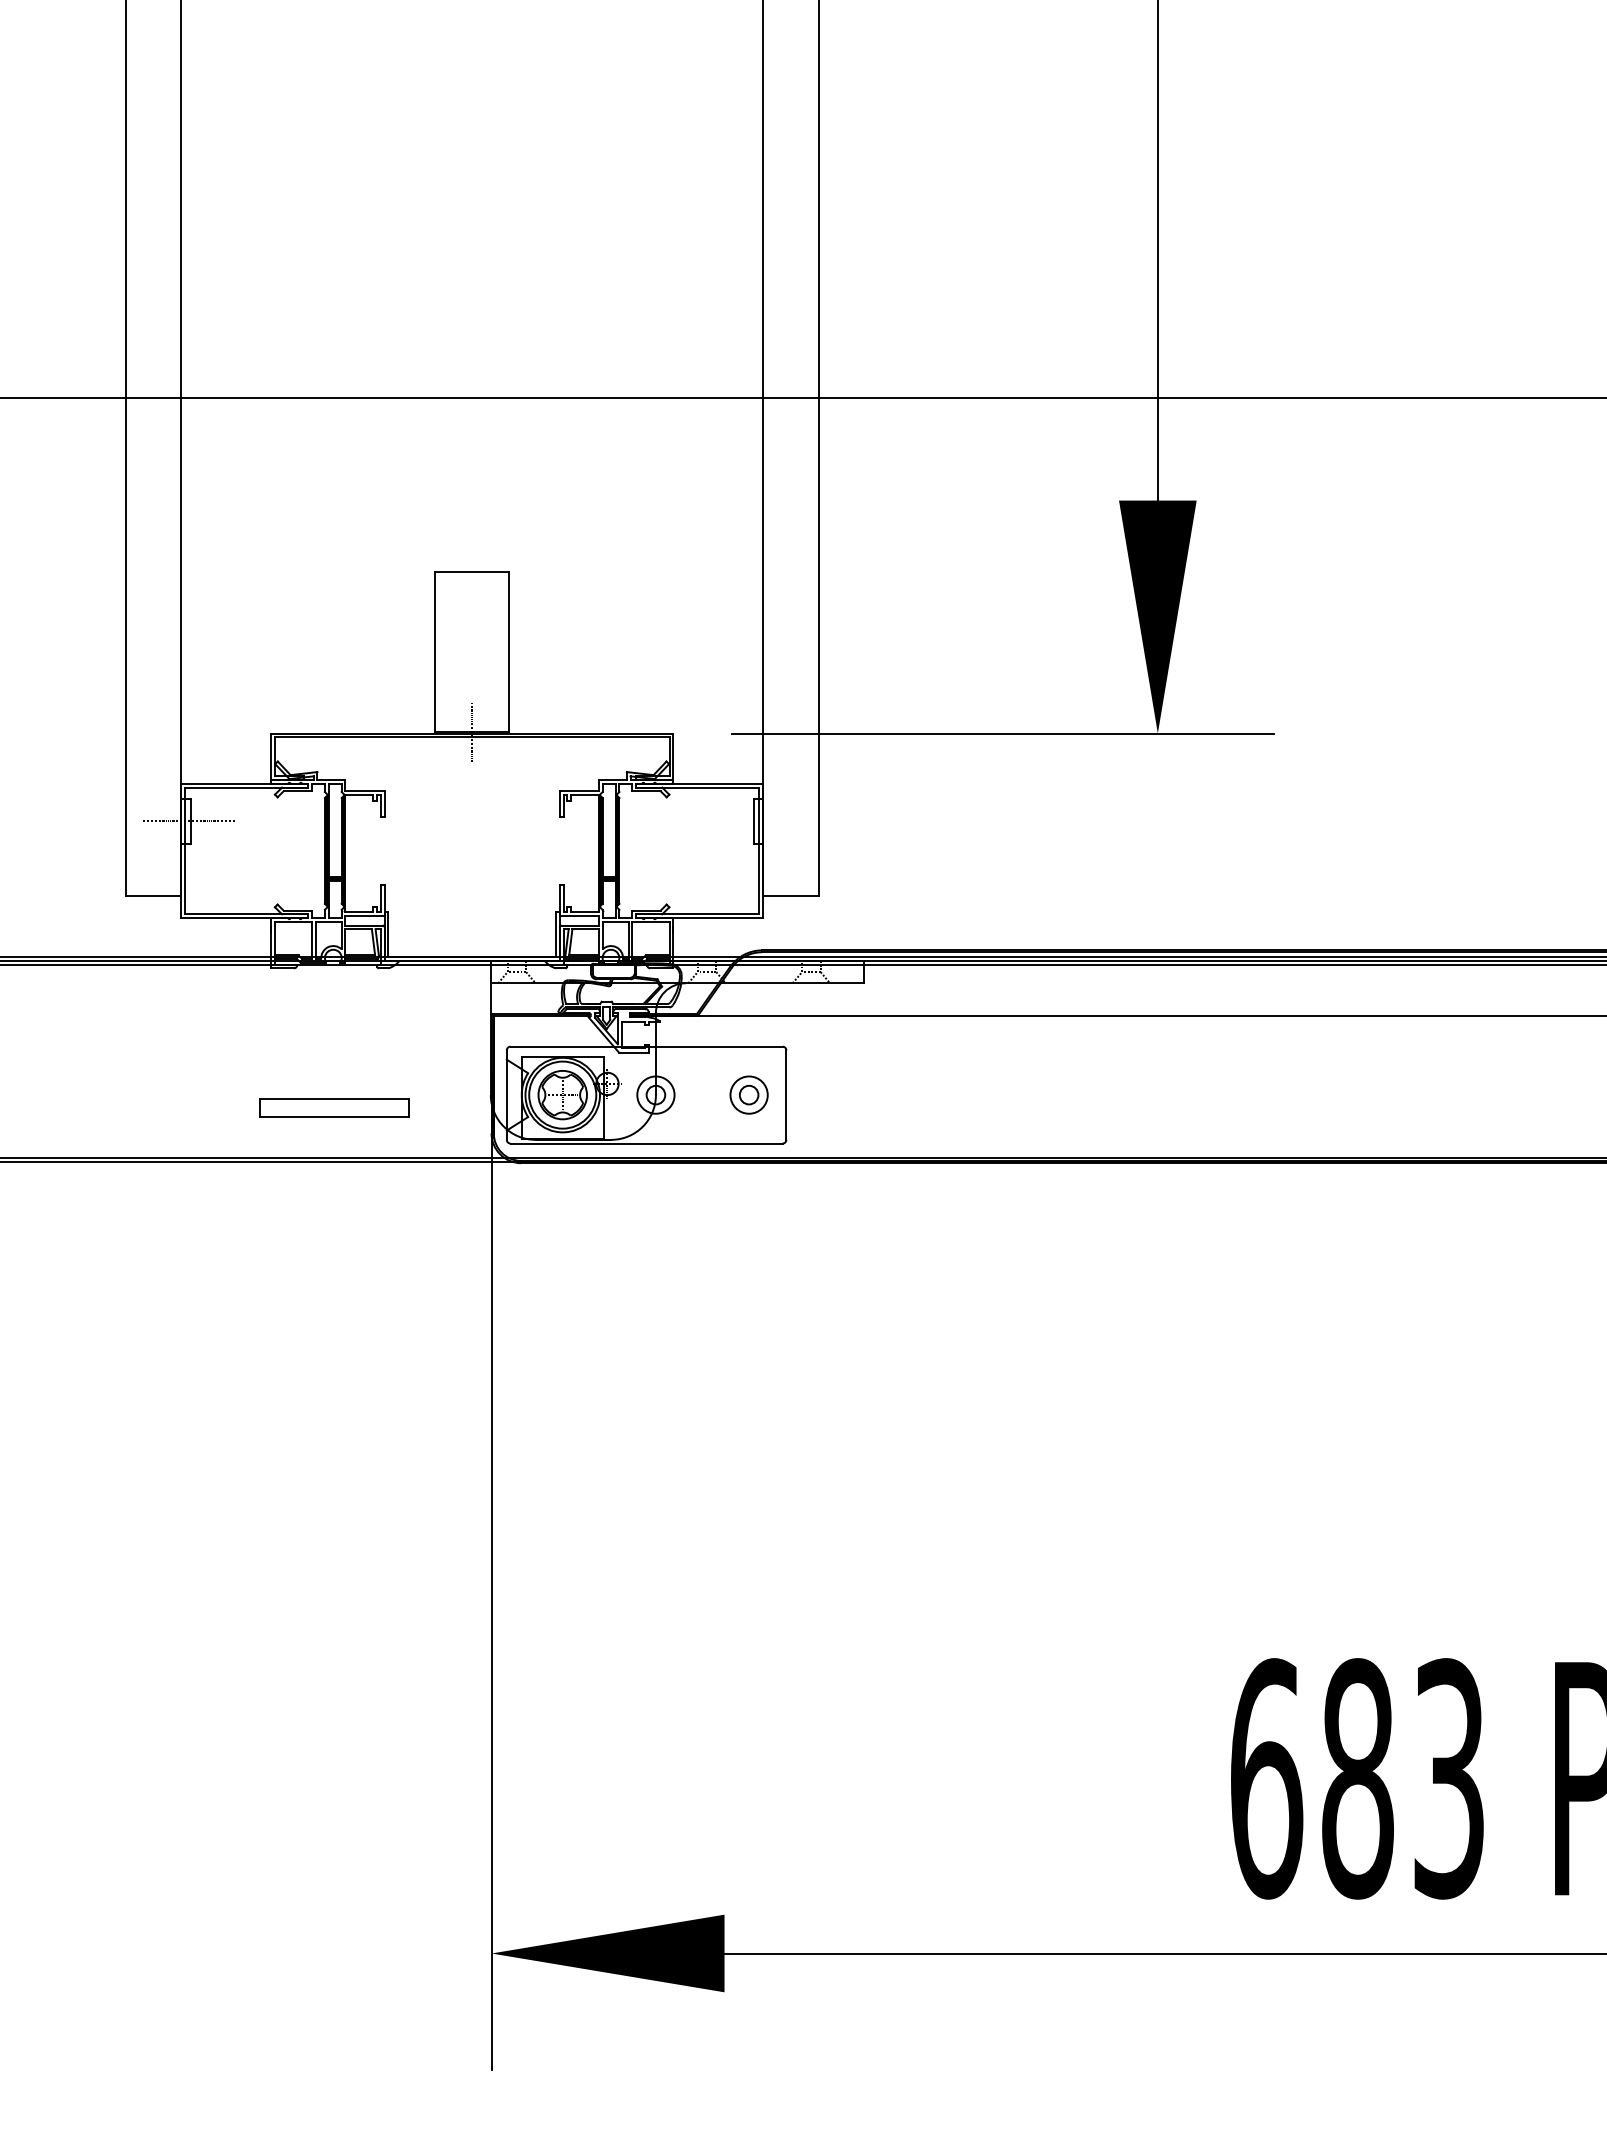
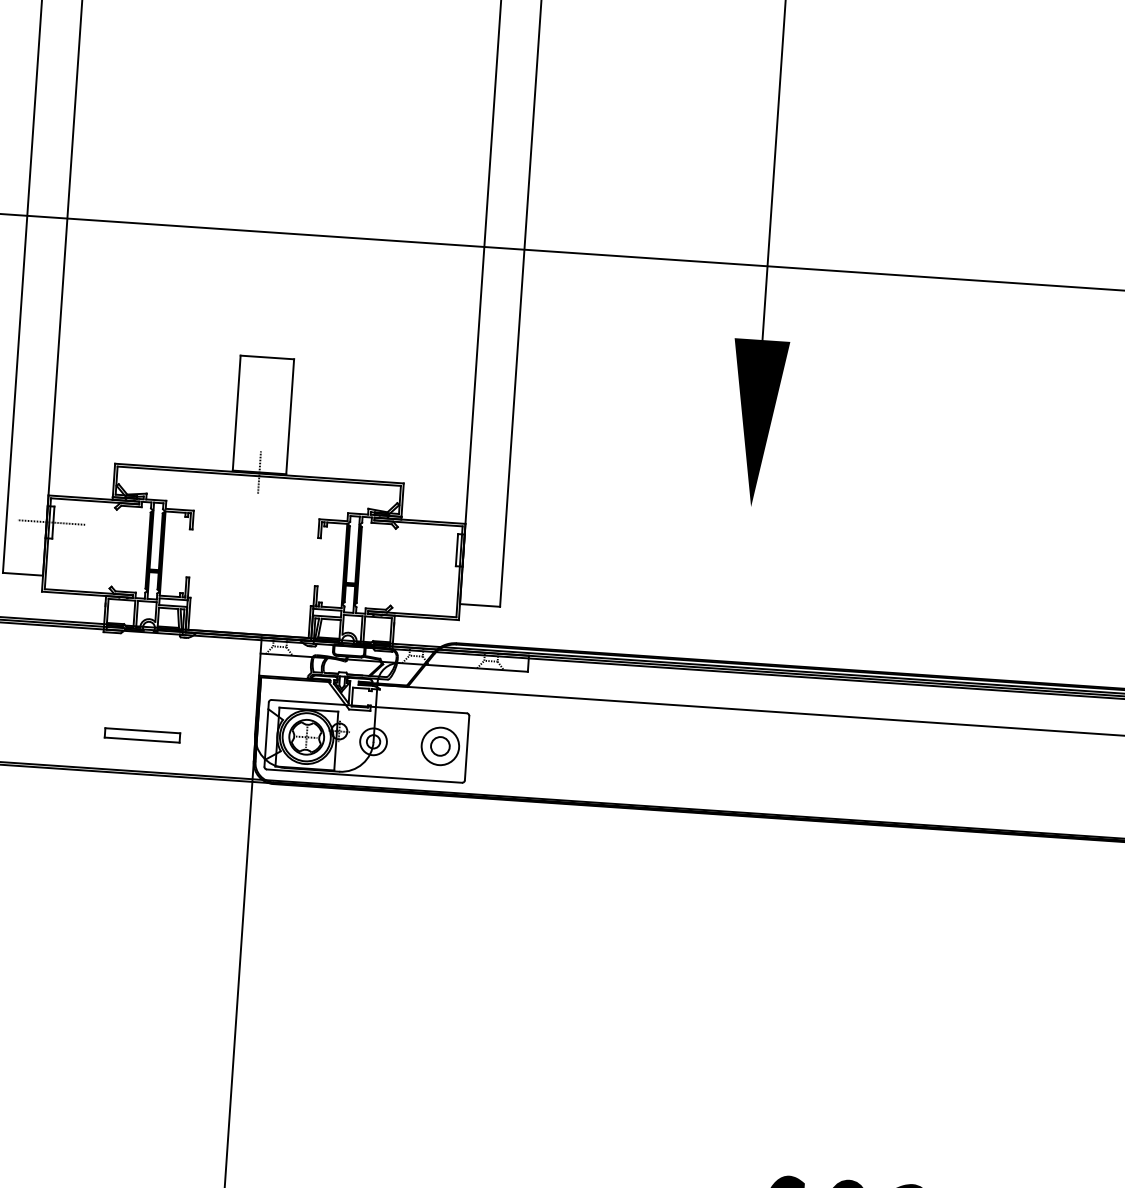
line: (1002, 733) -> (639, 499), removed
part: (748, 1094) -> (439, 745), size x1.4
part: (334, 1107) -> (142, 735), size x0.7

